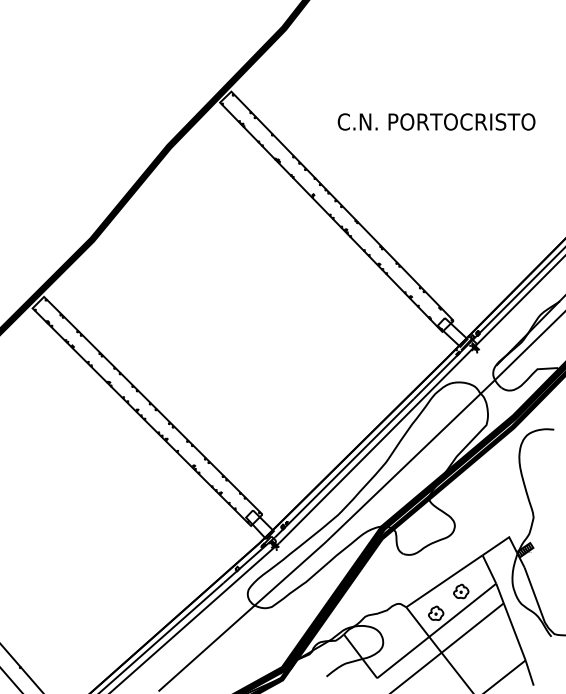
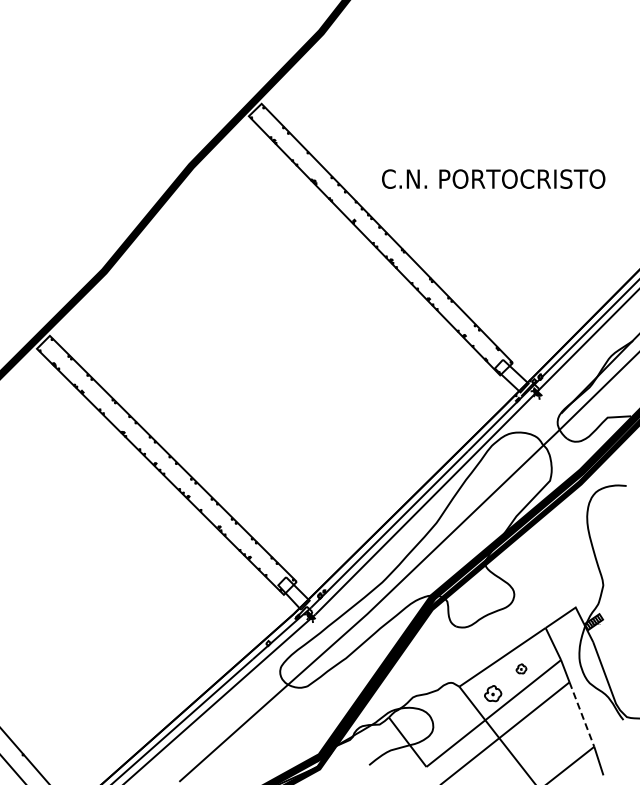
text: (436, 121) -> (493, 178), moved
part: (461, 591) -> (521, 668), size x0.6
line: (514, 631) -> (581, 714), solid -> dashed

